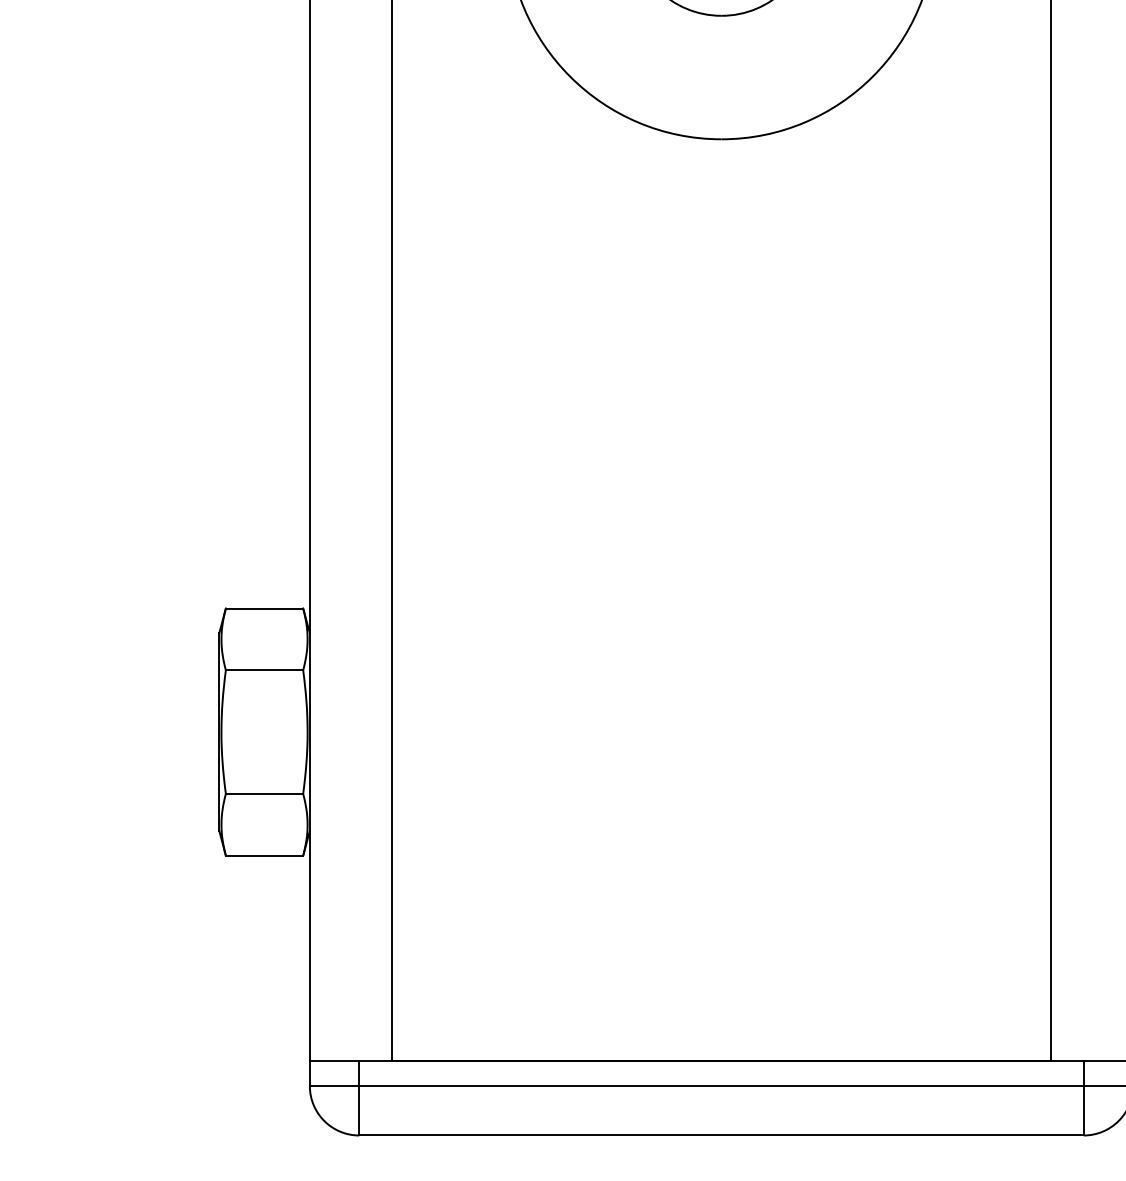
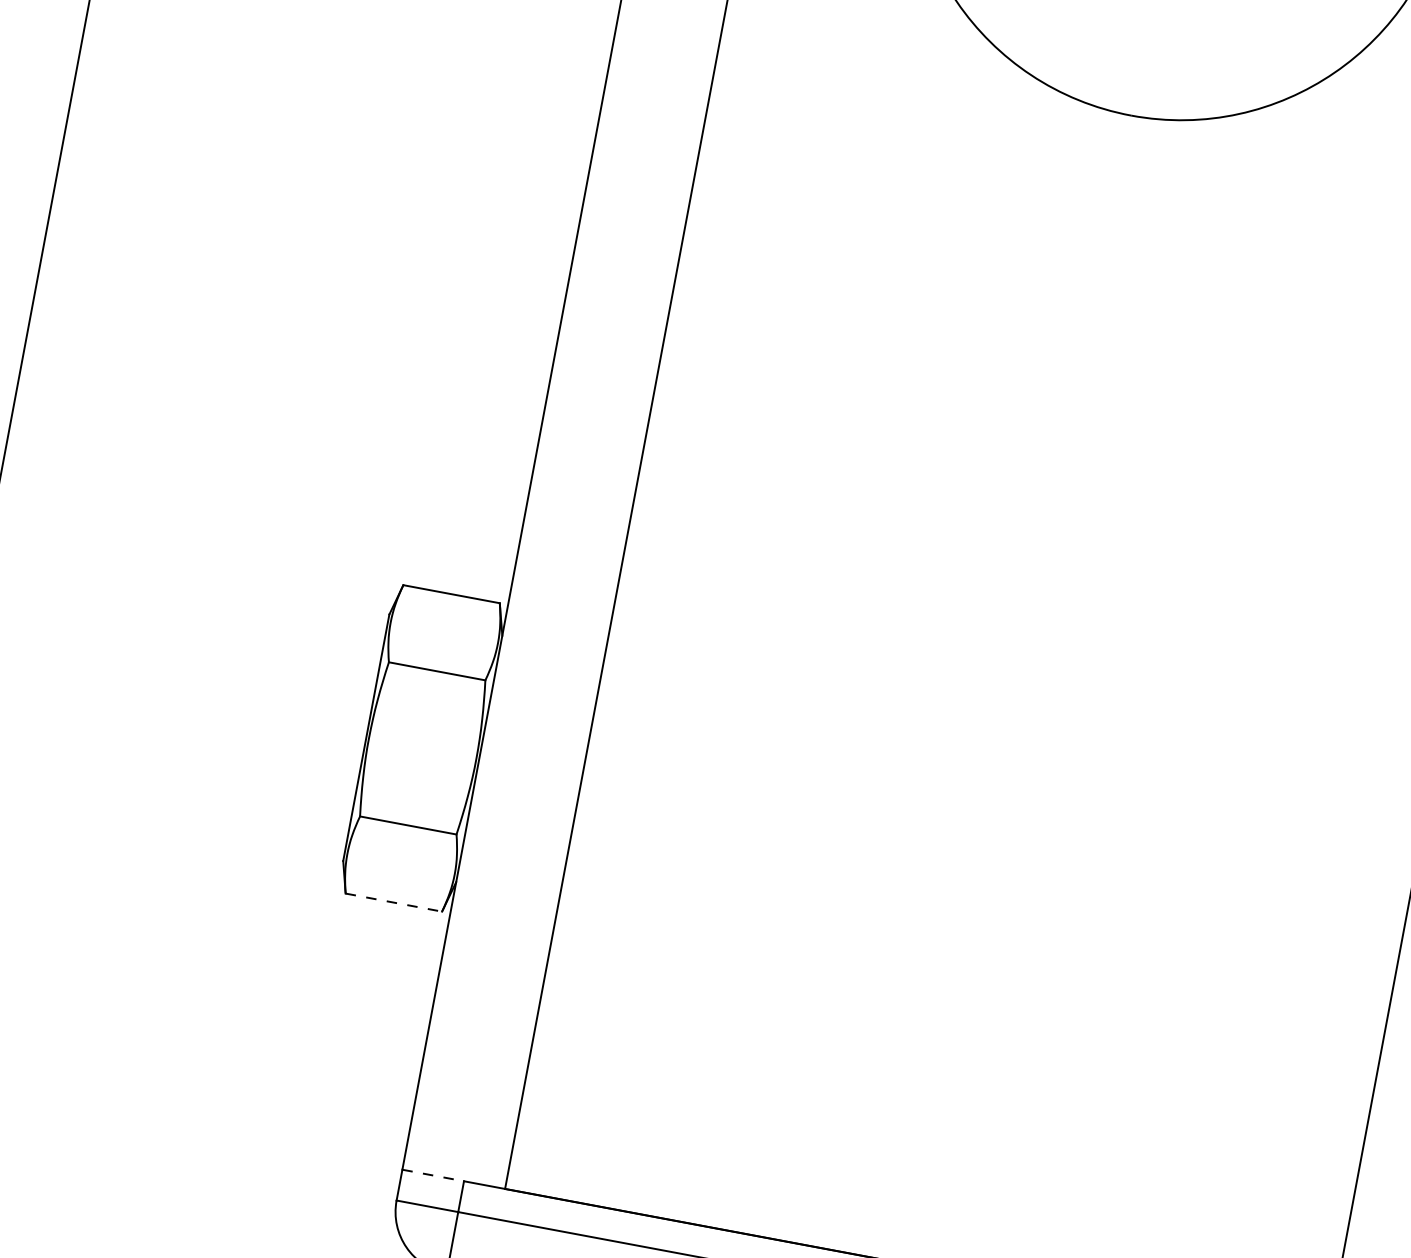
line: (264, 855) -> (393, 902), solid -> dashed
line: (334, 1061) -> (433, 1175), solid -> dashed

